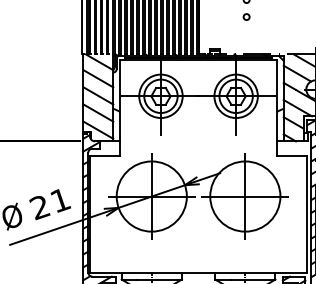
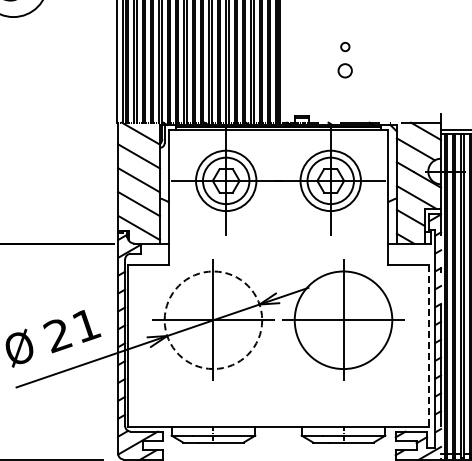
circle: (246, 16) -> (345, 70), size x1.6
circle: (151, 196) -> (213, 320), solid -> dashed
line: (307, 215) -> (429, 346), solid -> dashed

